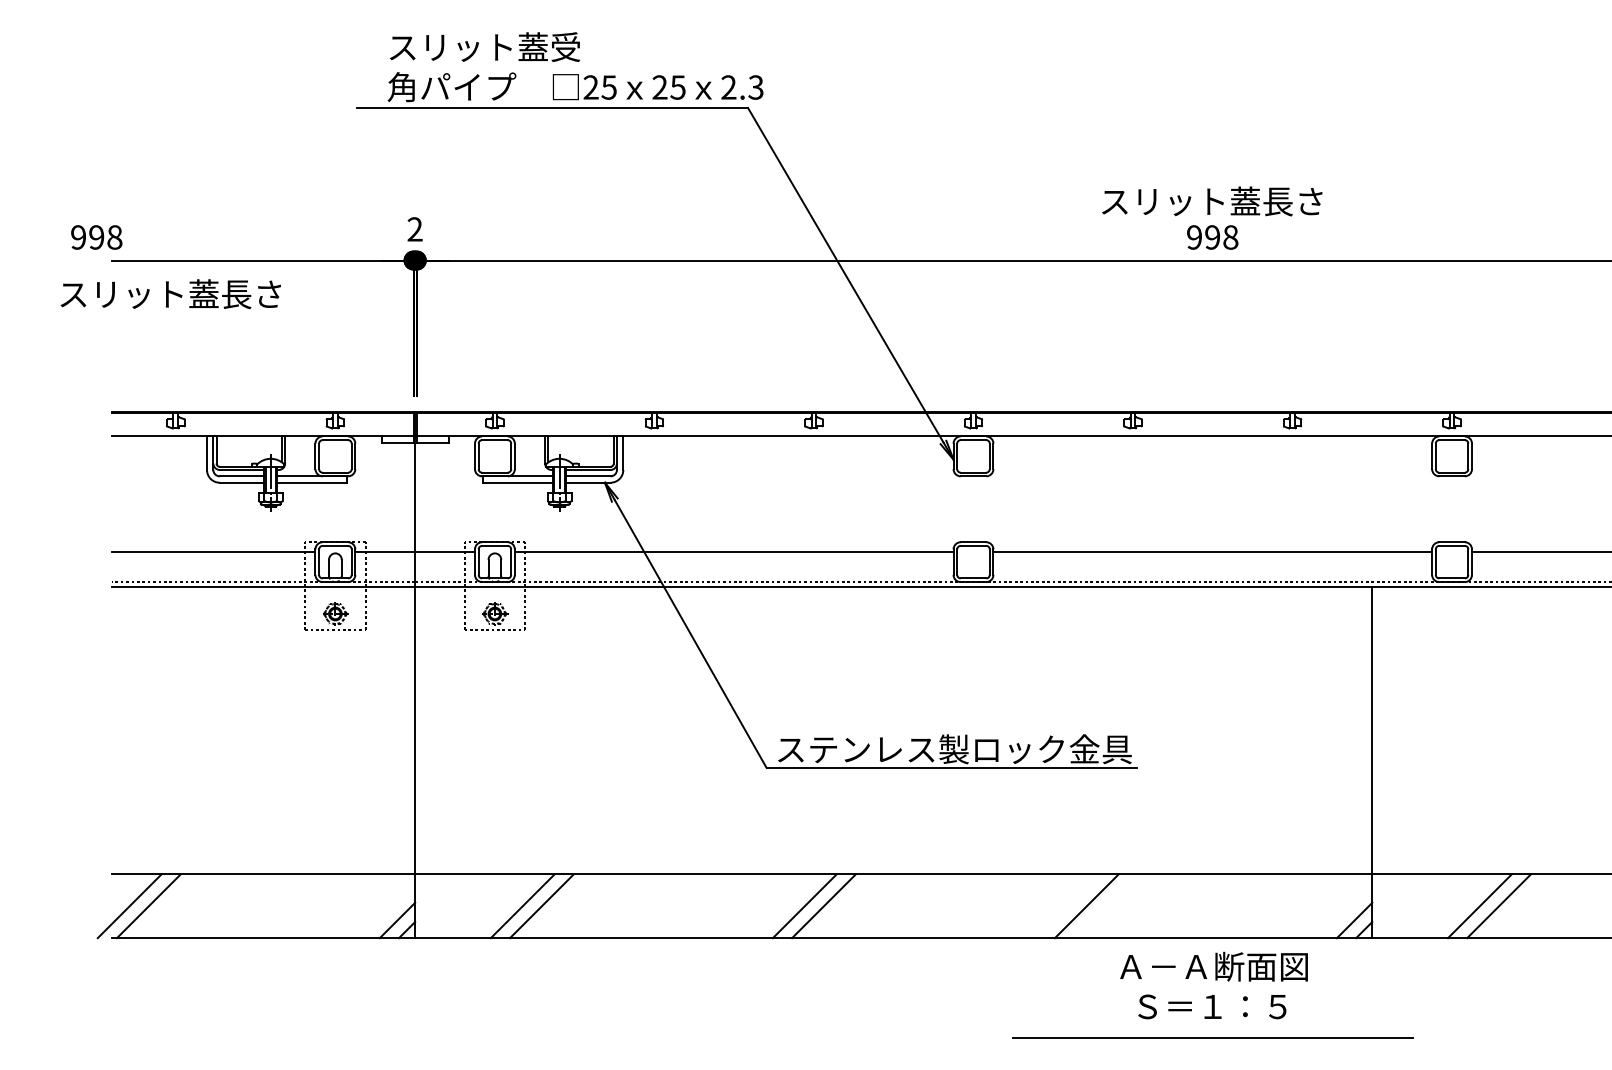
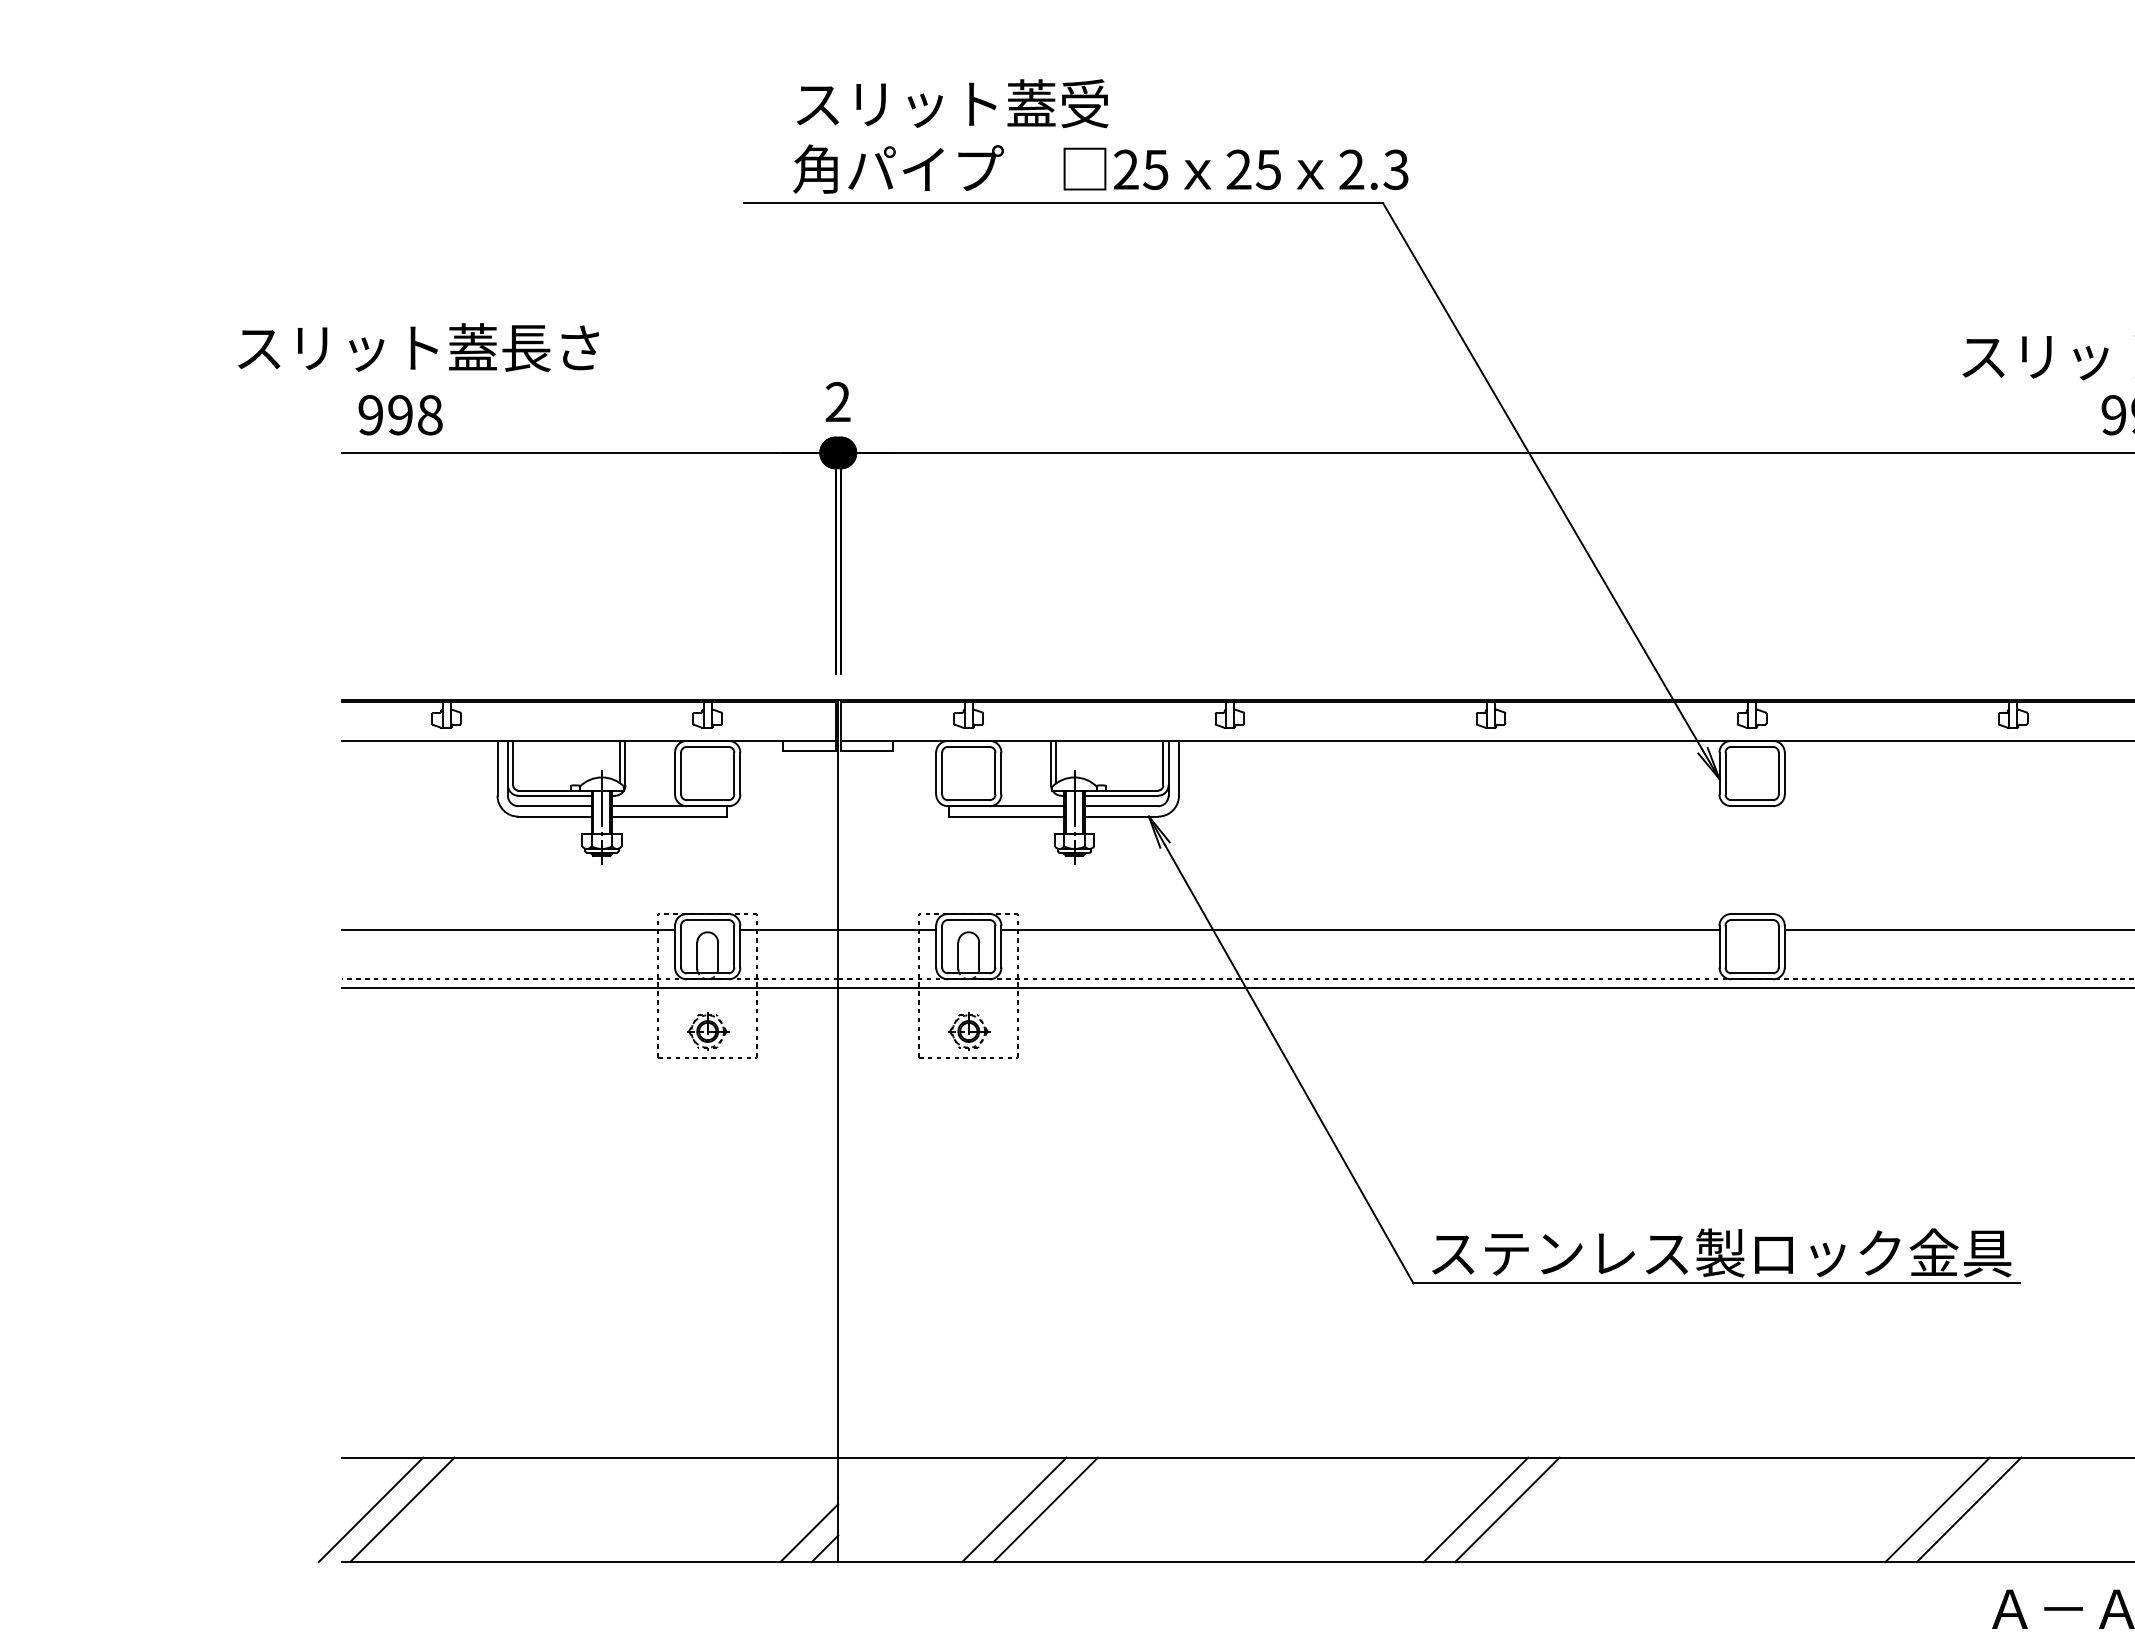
text: (96, 237) -> (400, 415), moved
text: (170, 294) -> (418, 348), moved
line: (1105, 906) -> (1968, 1510), added

